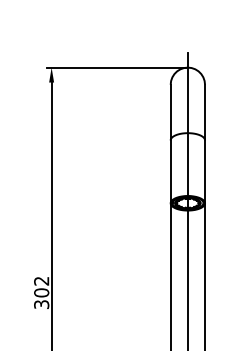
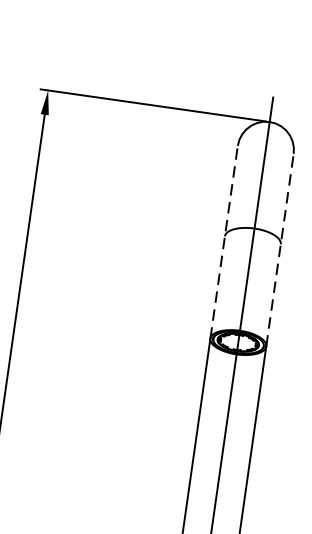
line: (170, 143) -> (223, 241), solid -> dashed
line: (205, 143) -> (280, 249), solid -> dashed

